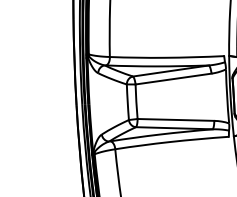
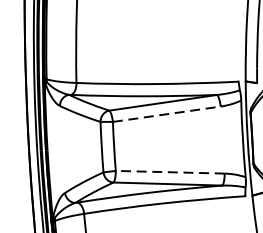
line: (174, 78) -> (168, 113), solid -> dashed
line: (175, 119) -> (169, 171), solid -> dashed

